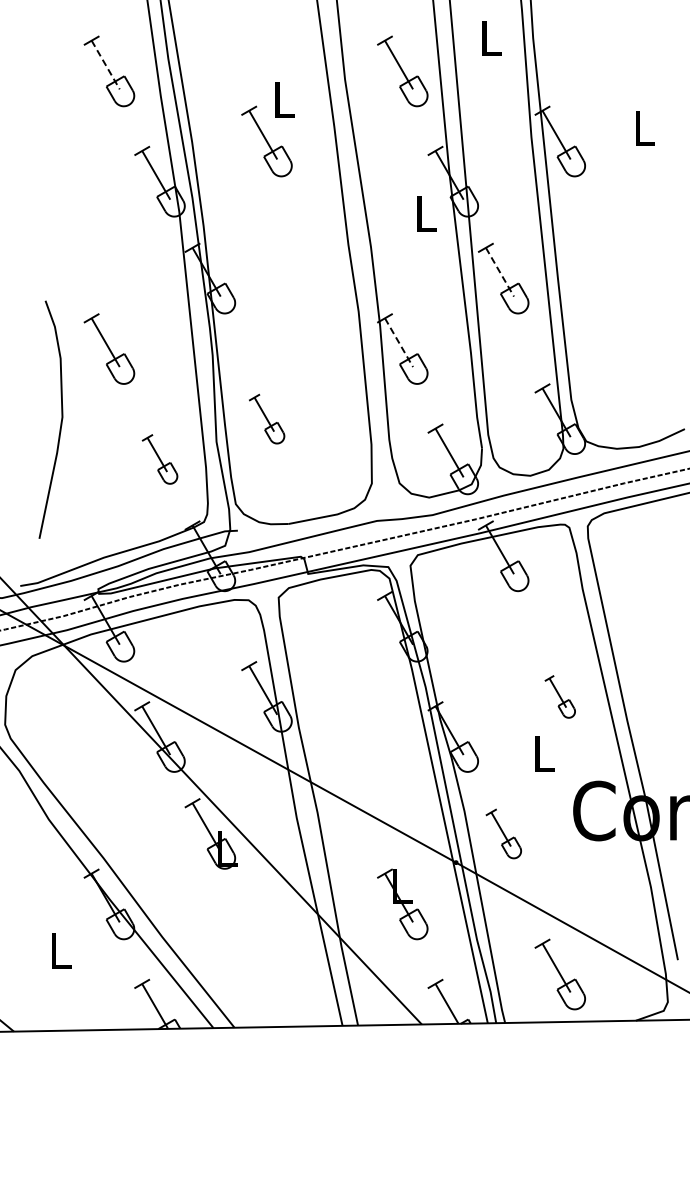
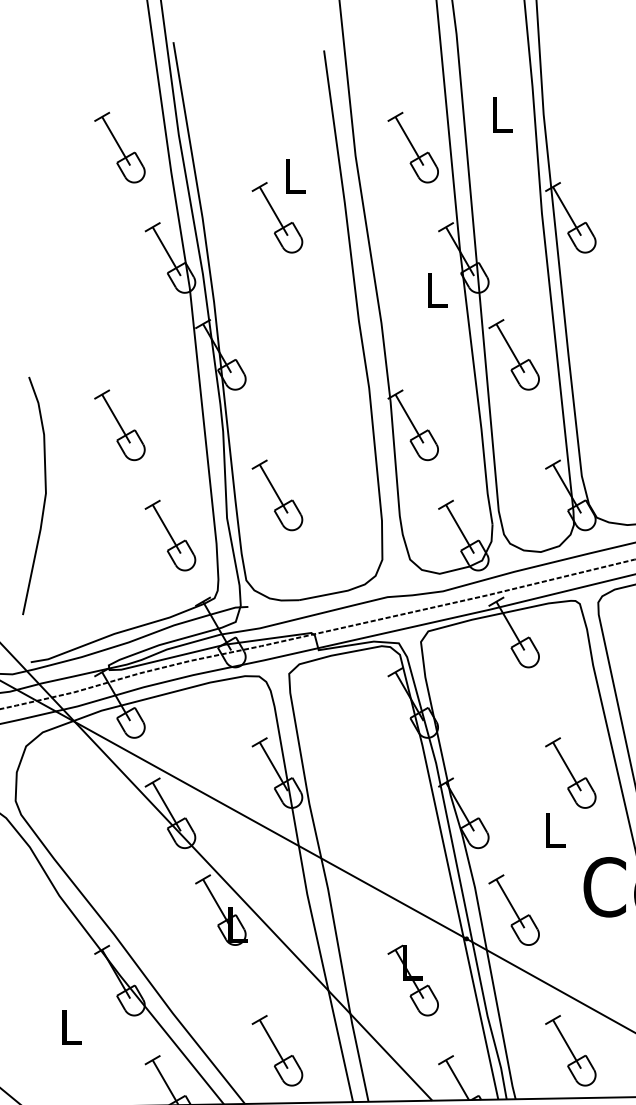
line: (105, 65) -> (116, 141), dashed -> solid
line: (500, 272) -> (511, 348), dashed -> solid
line: (399, 343) -> (410, 419), dashed -> solid
part: (266, 418) -> (277, 494), size x1.43
curve: (60, 421) -> (44, 497), moved
part: (159, 459) -> (170, 535), size x1.43
part: (559, 696) -> (570, 772), size x1.67
part: (503, 833) -> (514, 909), size x1.43
part: (266, 974) -> (277, 1050), added

